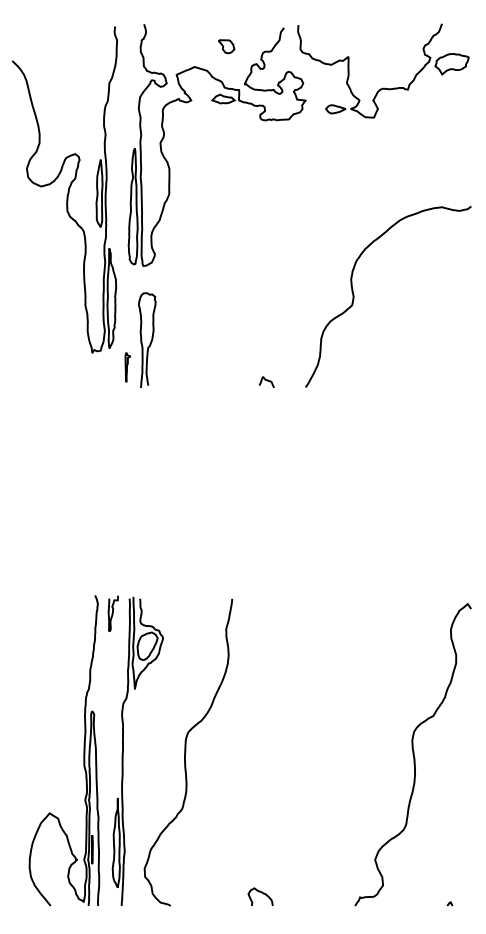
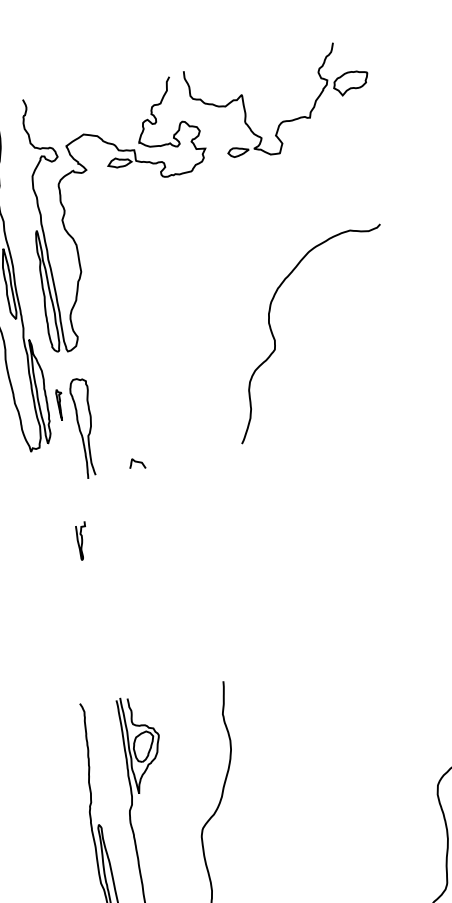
part: (226, 46) -> (112, 107), removed
curve: (354, 296) -> (275, 340), moved
part: (127, 367) -> (60, 404), moved
curve: (267, 381) -> (137, 463), moved
curve: (112, 613) -> (81, 540), moved

